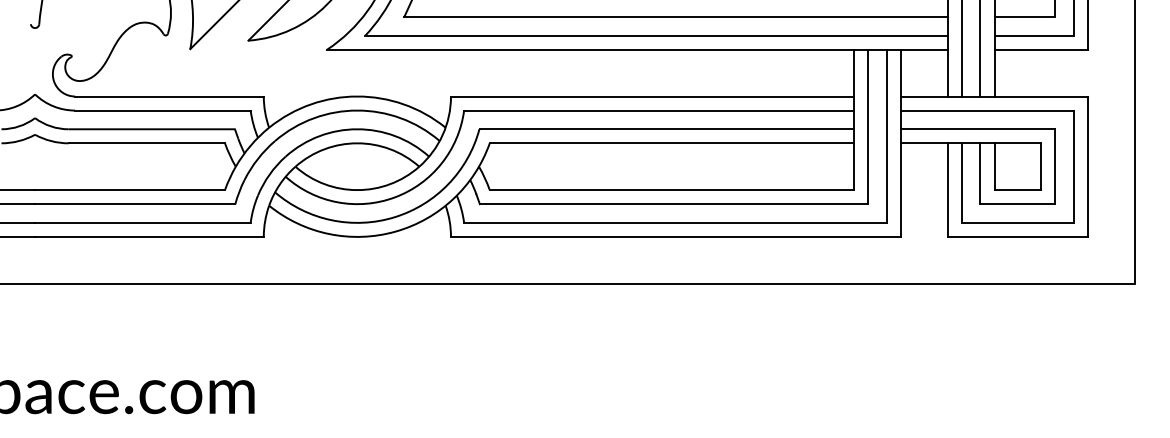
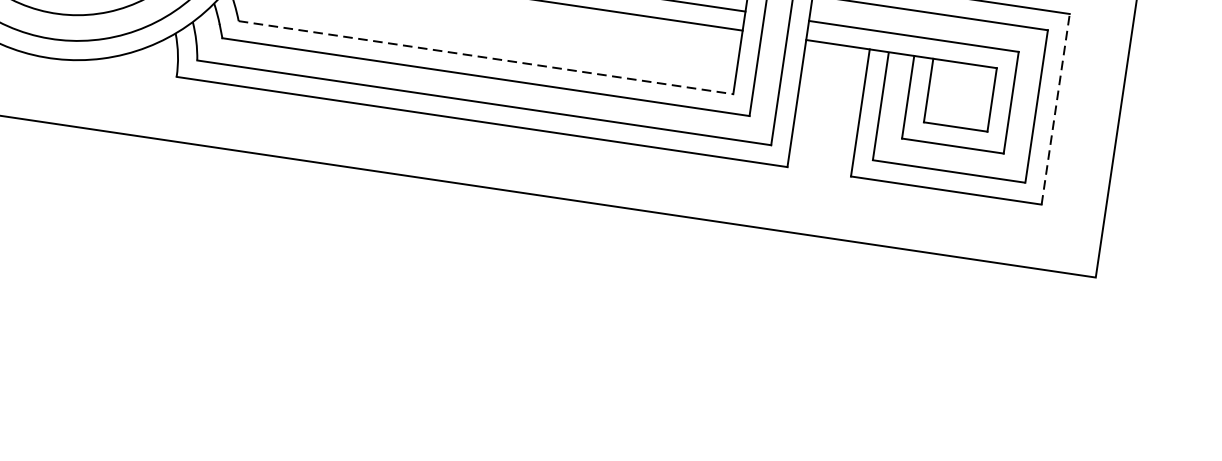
line: (1088, 166) -> (1056, 109), solid -> dashed
line: (672, 190) -> (486, 58), solid -> dashed

